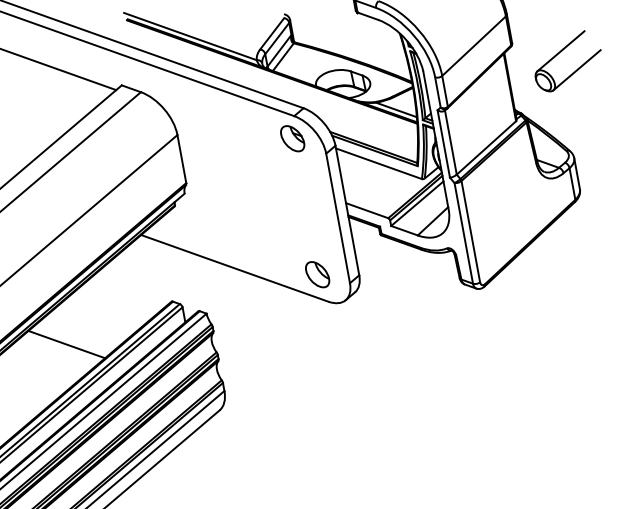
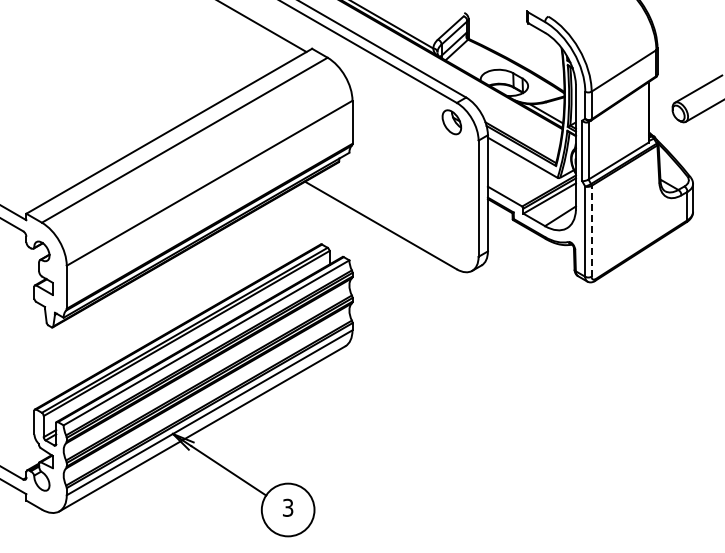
line: (470, 230) -> (591, 230), solid -> dashed
part: (317, 275) -> (451, 244), removed
line: (67, 344) -> (223, 264), removed

